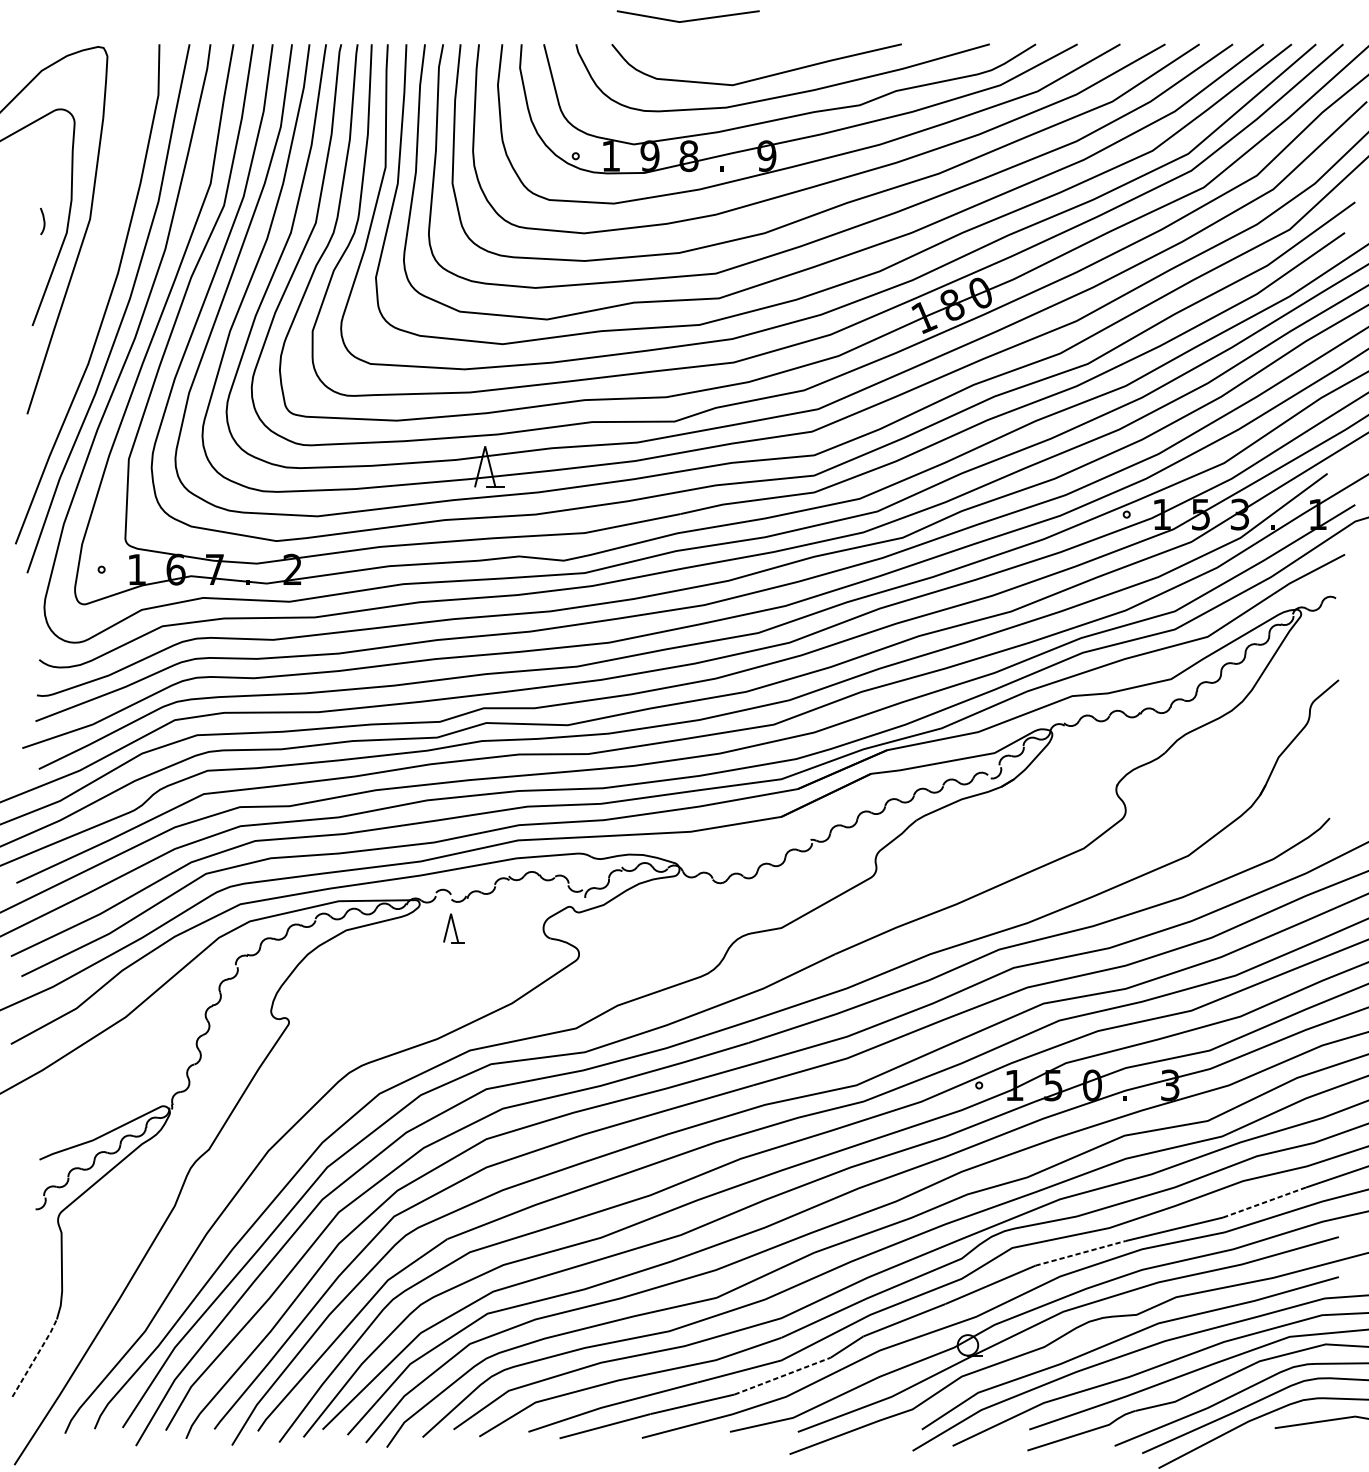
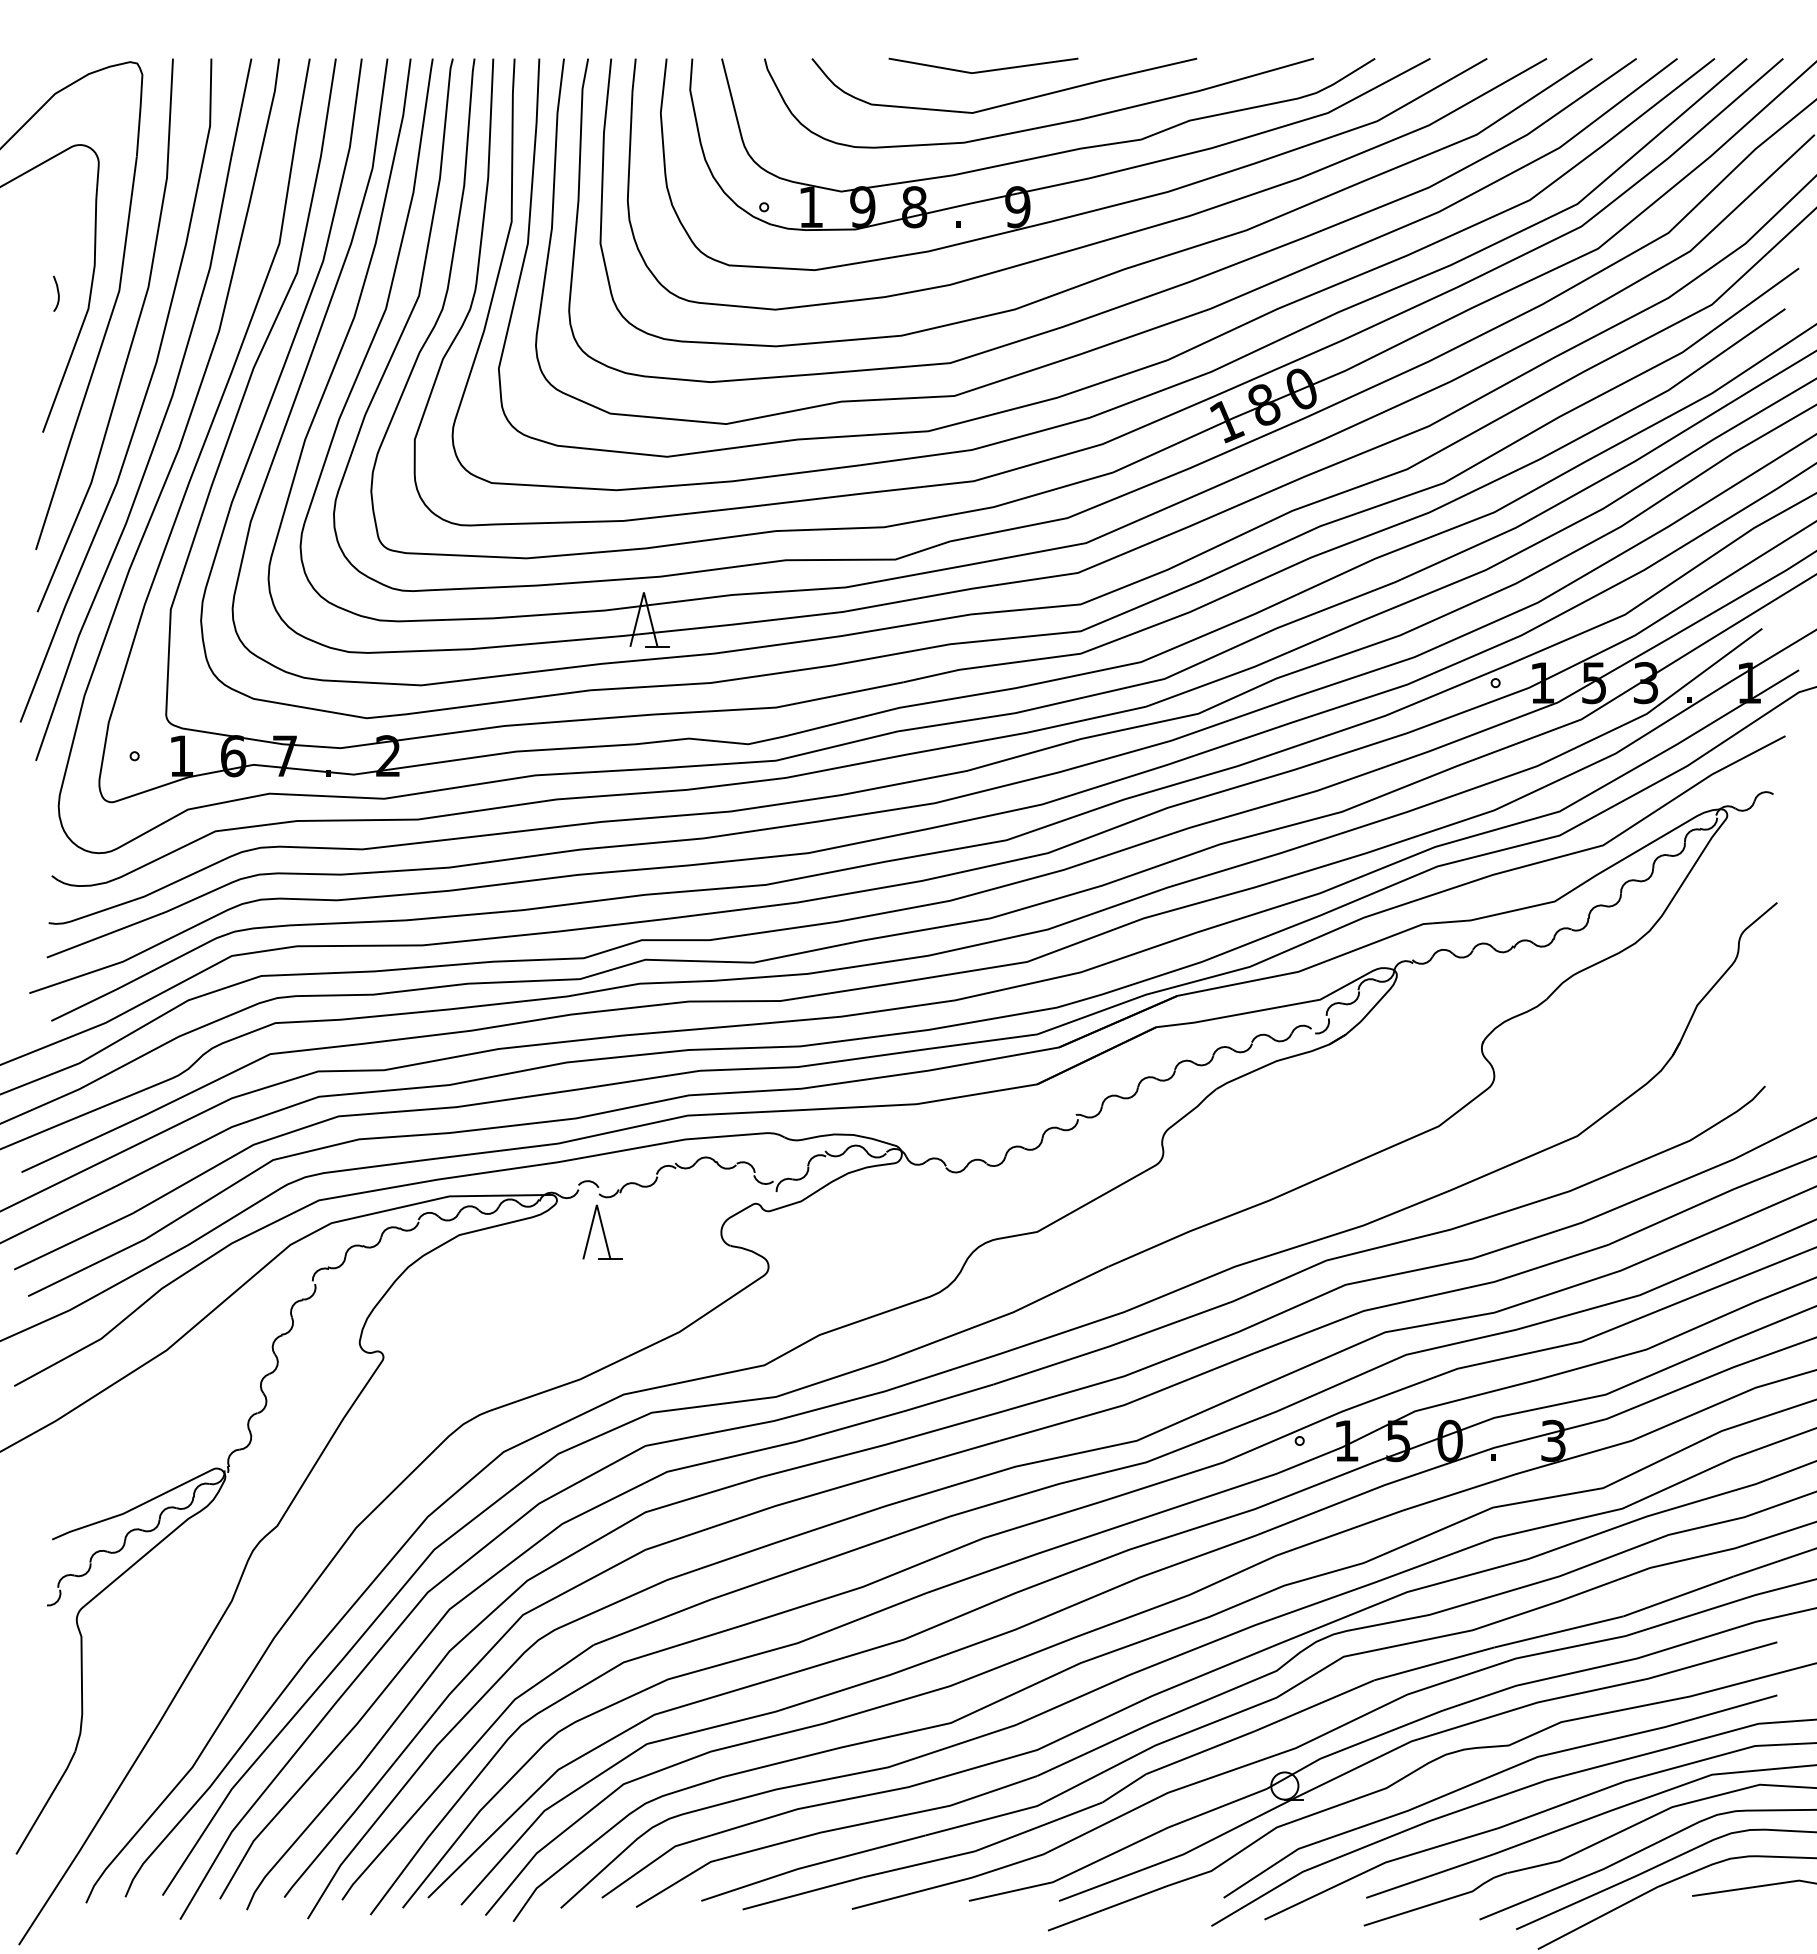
line: (688, 20) -> (983, 70), moved
curve: (98, 258) -> (130, 343), added
part: (454, 927) -> (602, 1231), size x1.43
line: (1264, 1202) -> (1678, 1596), dashed -> solid
line: (1080, 1253) -> (1434, 1663), dashed -> solid
line: (35, 1357) -> (46, 1802), dashed -> solid
line: (783, 1375) -> (1039, 1826), dashed -> solid

